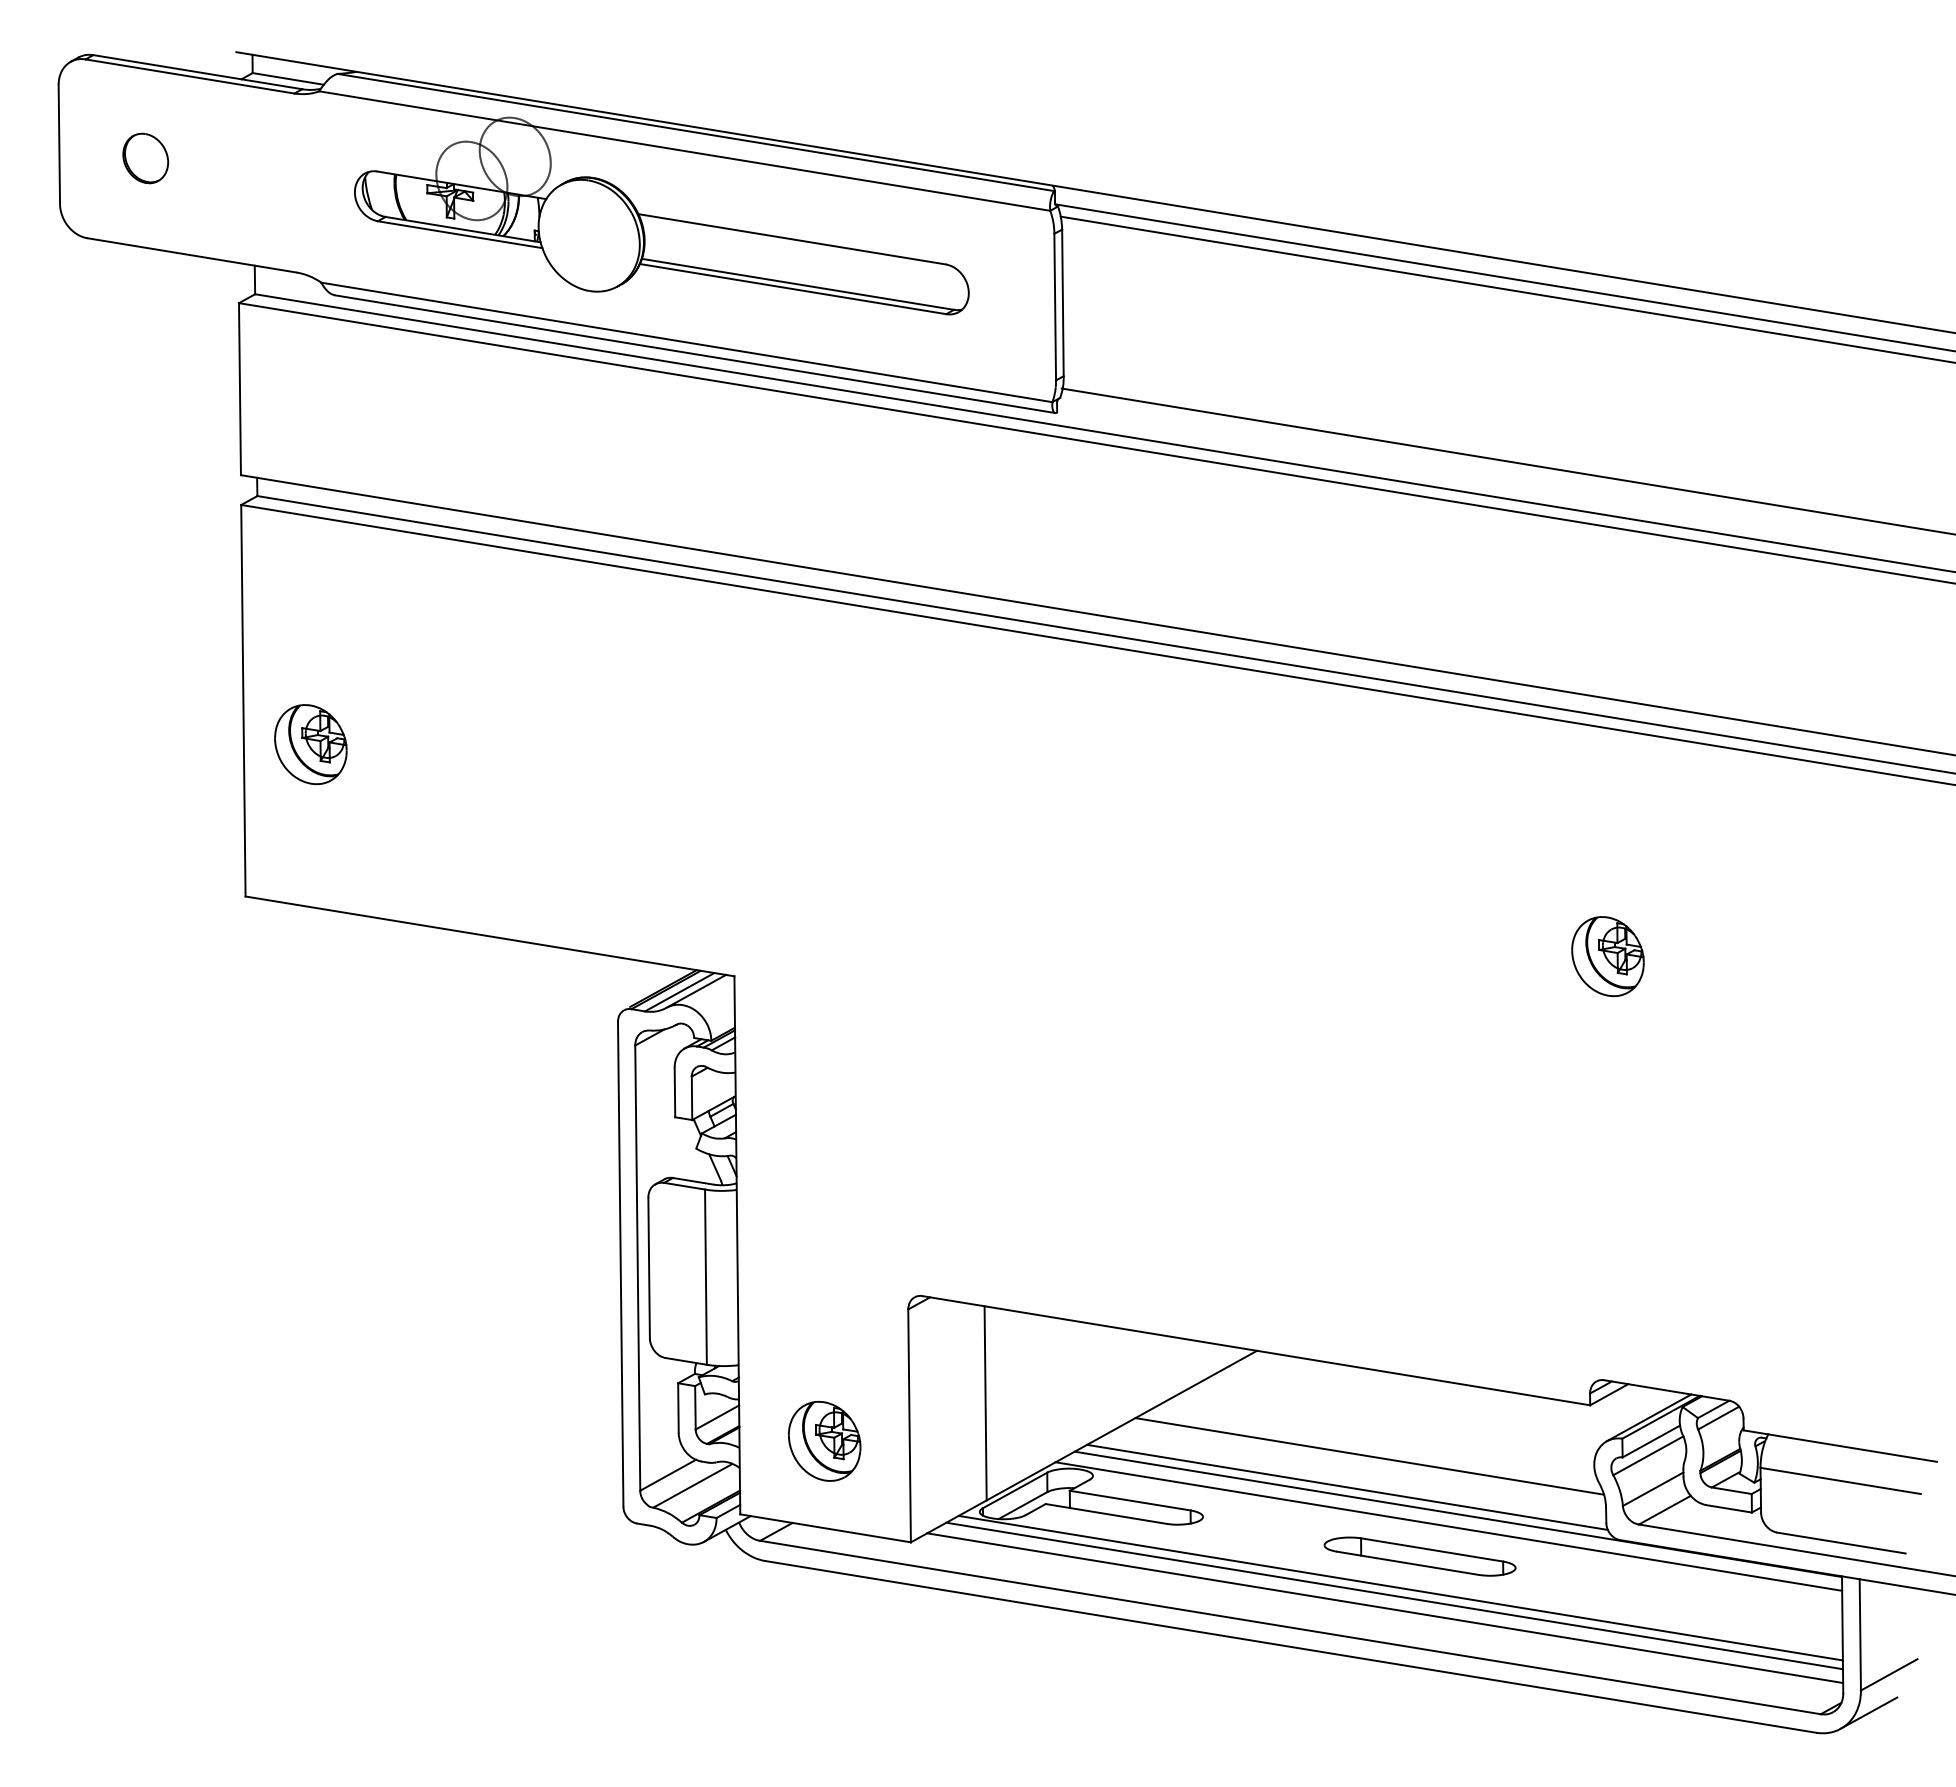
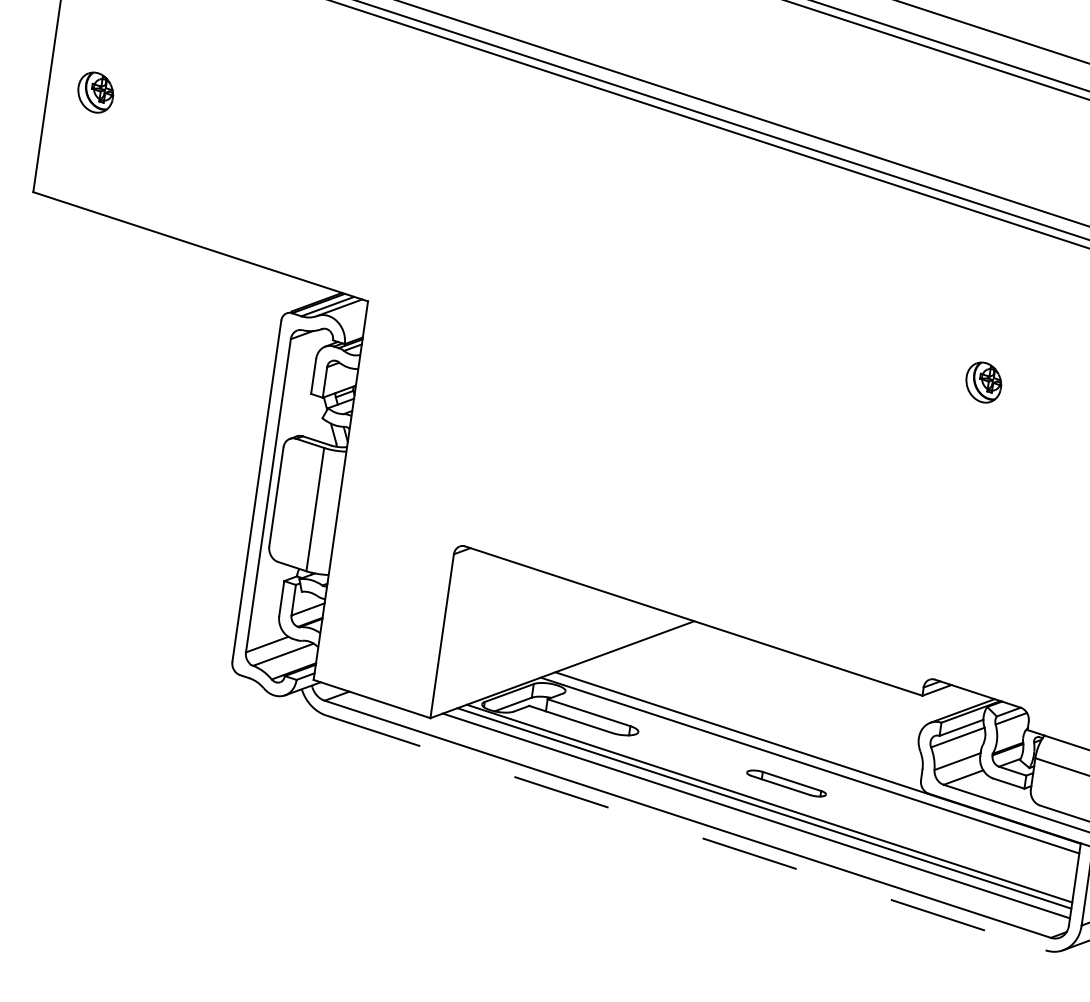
part: (310, 744) -> (95, 92), size x0.7
part: (1607, 956) -> (983, 382), size x0.7
line: (985, 1403) -> (497, 628), removed
part: (824, 1440) -> (380, 637), removed
line: (1369, 1456) -> (761, 707), removed
line: (1347, 1486) -> (743, 726), removed
part: (1419, 1556) -> (786, 783), size x0.6
line: (1291, 1646) -> (686, 832), solid -> dashed

